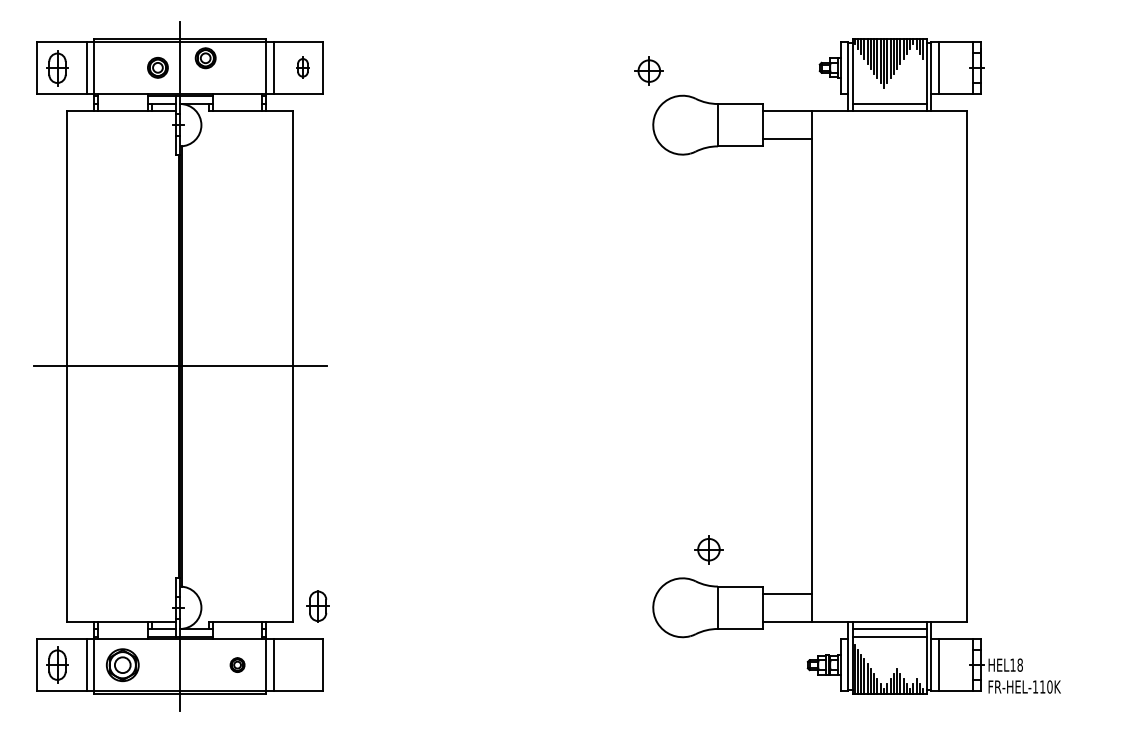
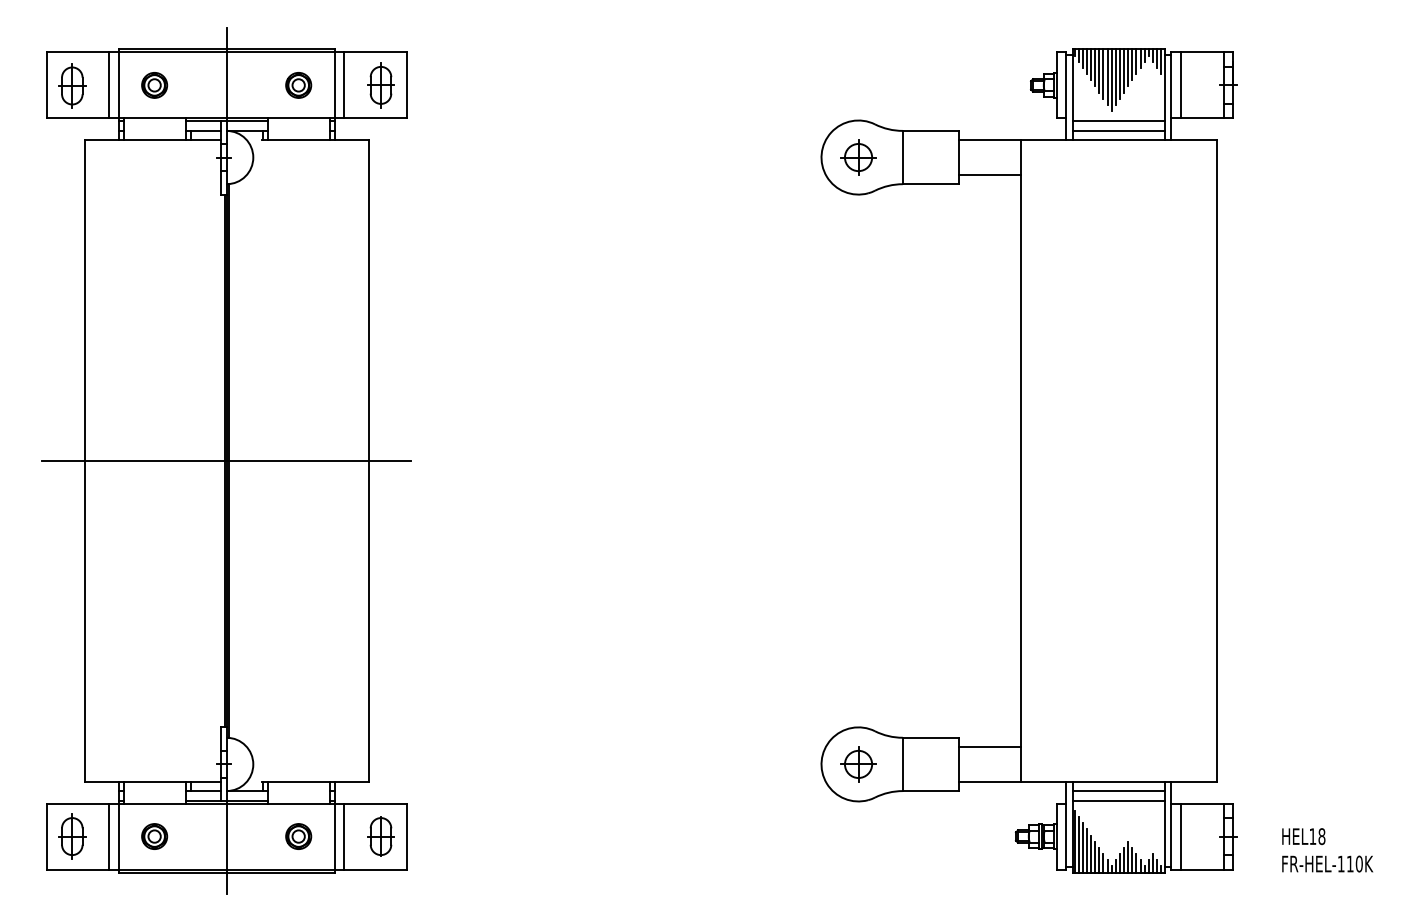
part: (205, 58) -> (298, 85), moved
part: (157, 67) -> (154, 85), moved
part: (302, 67) -> (380, 85), size x1.67
part: (649, 71) -> (858, 157), moved
line: (889, 96) -> (1118, 121), added
part: (708, 549) -> (858, 764), moved
part: (317, 606) -> (380, 836), moved
part: (122, 665) -> (154, 836), size x0.62
part: (237, 665) -> (298, 836), size x1.43
text: (1024, 676) -> (1327, 850), moved

